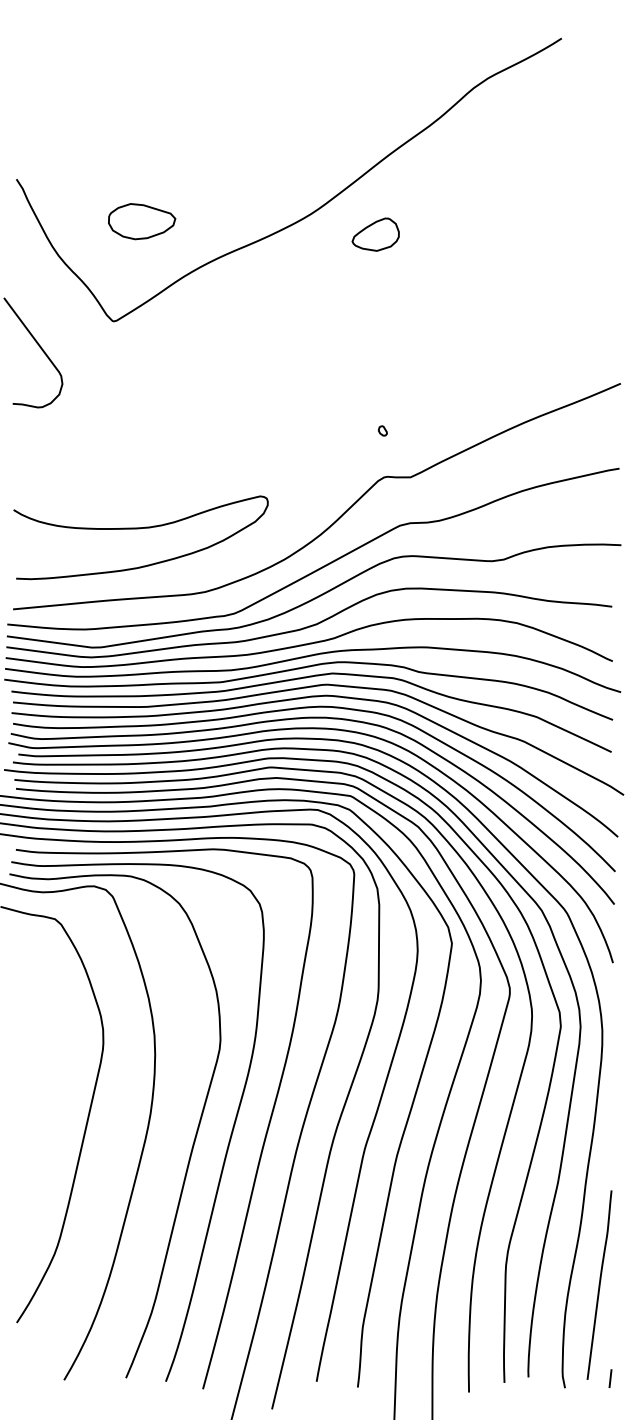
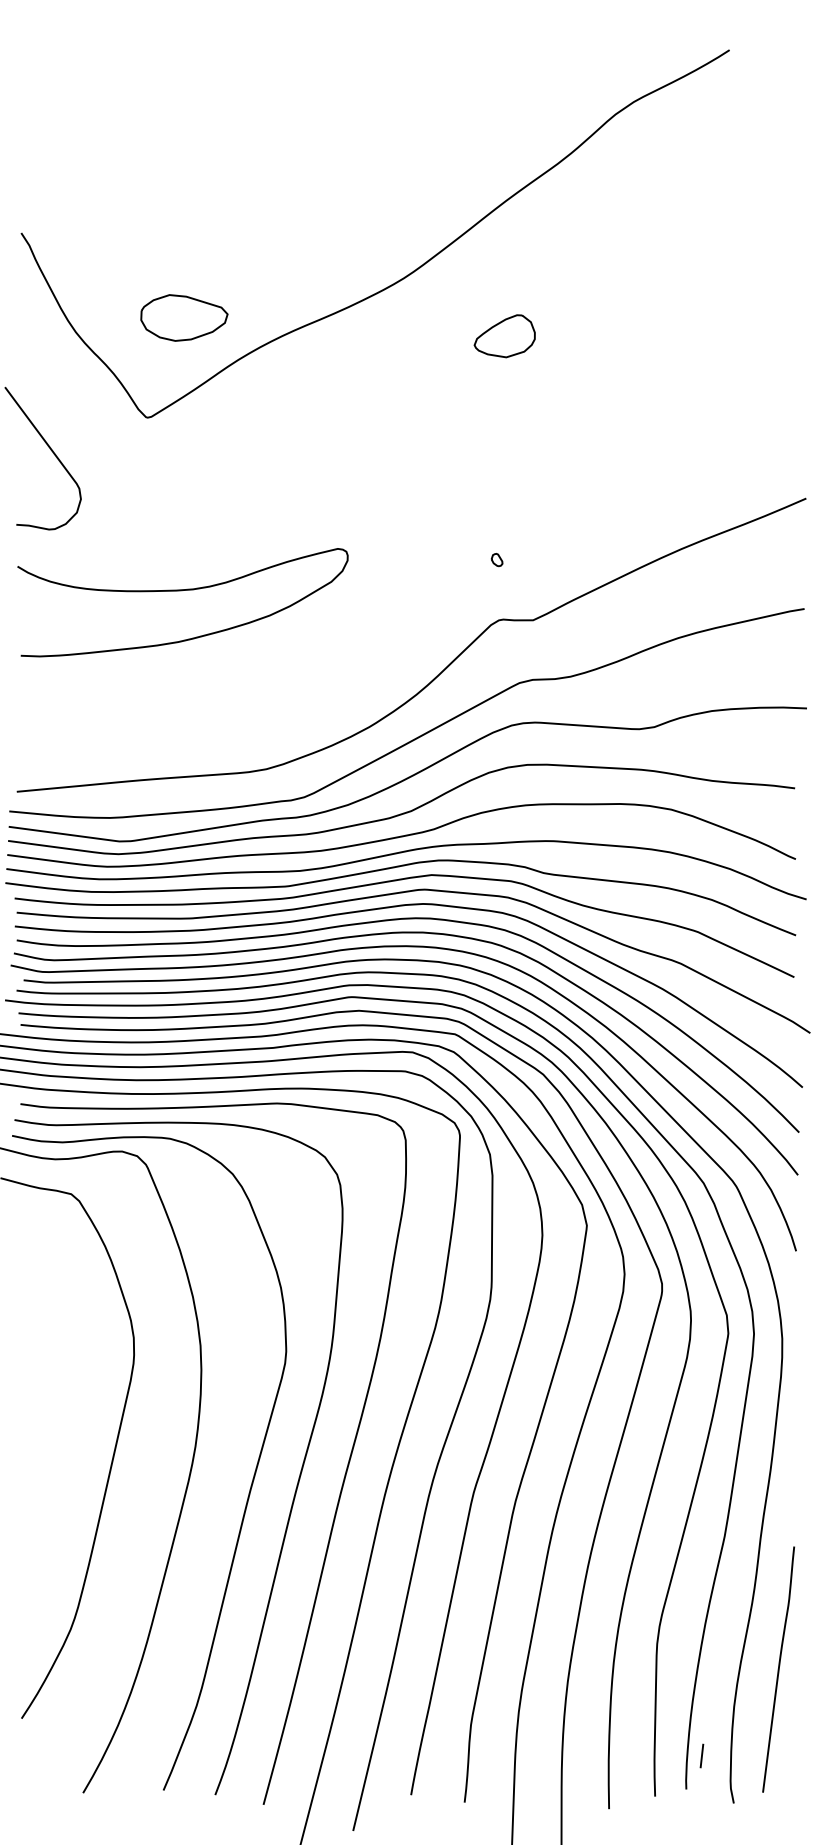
part: (142, 221) -> (184, 317), moved
part: (375, 234) -> (504, 336), moved
curve: (140, 529) -> (182, 591), moved
line: (610, 1378) -> (701, 1755), moved

